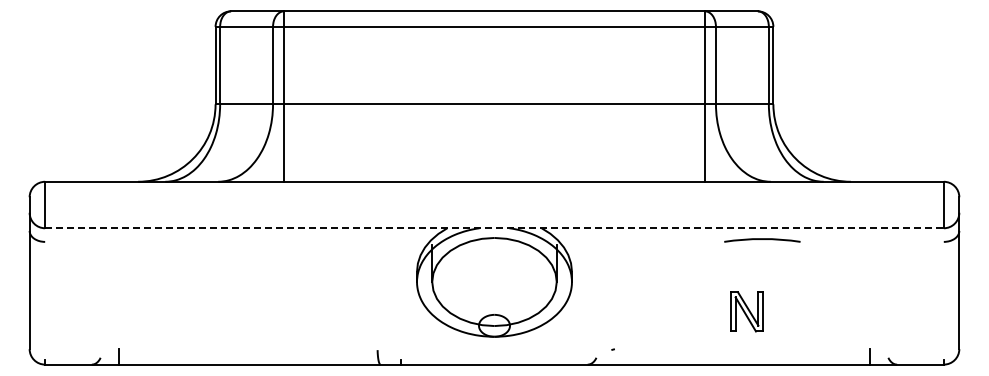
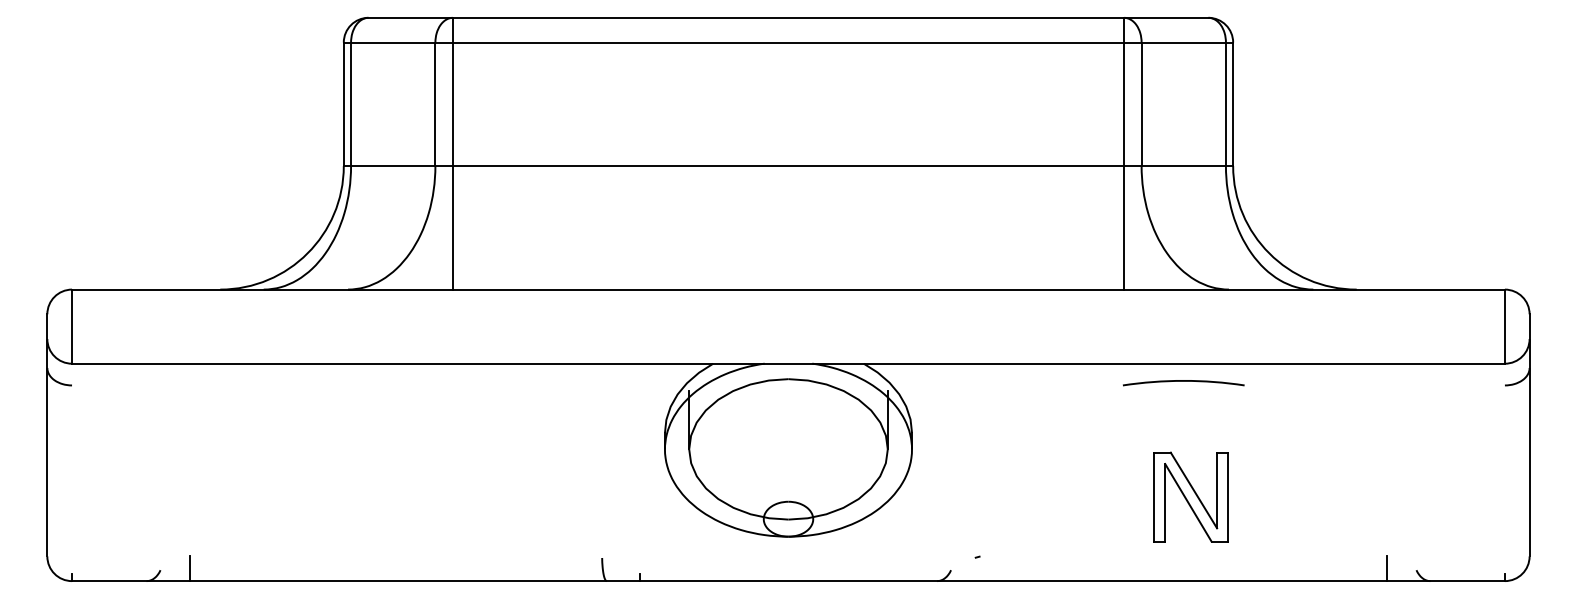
line: (494, 228) -> (788, 364), dashed -> solid
arc: (762, 239) -> (1183, 381), moved
part: (746, 311) -> (1190, 496), size x1.43

